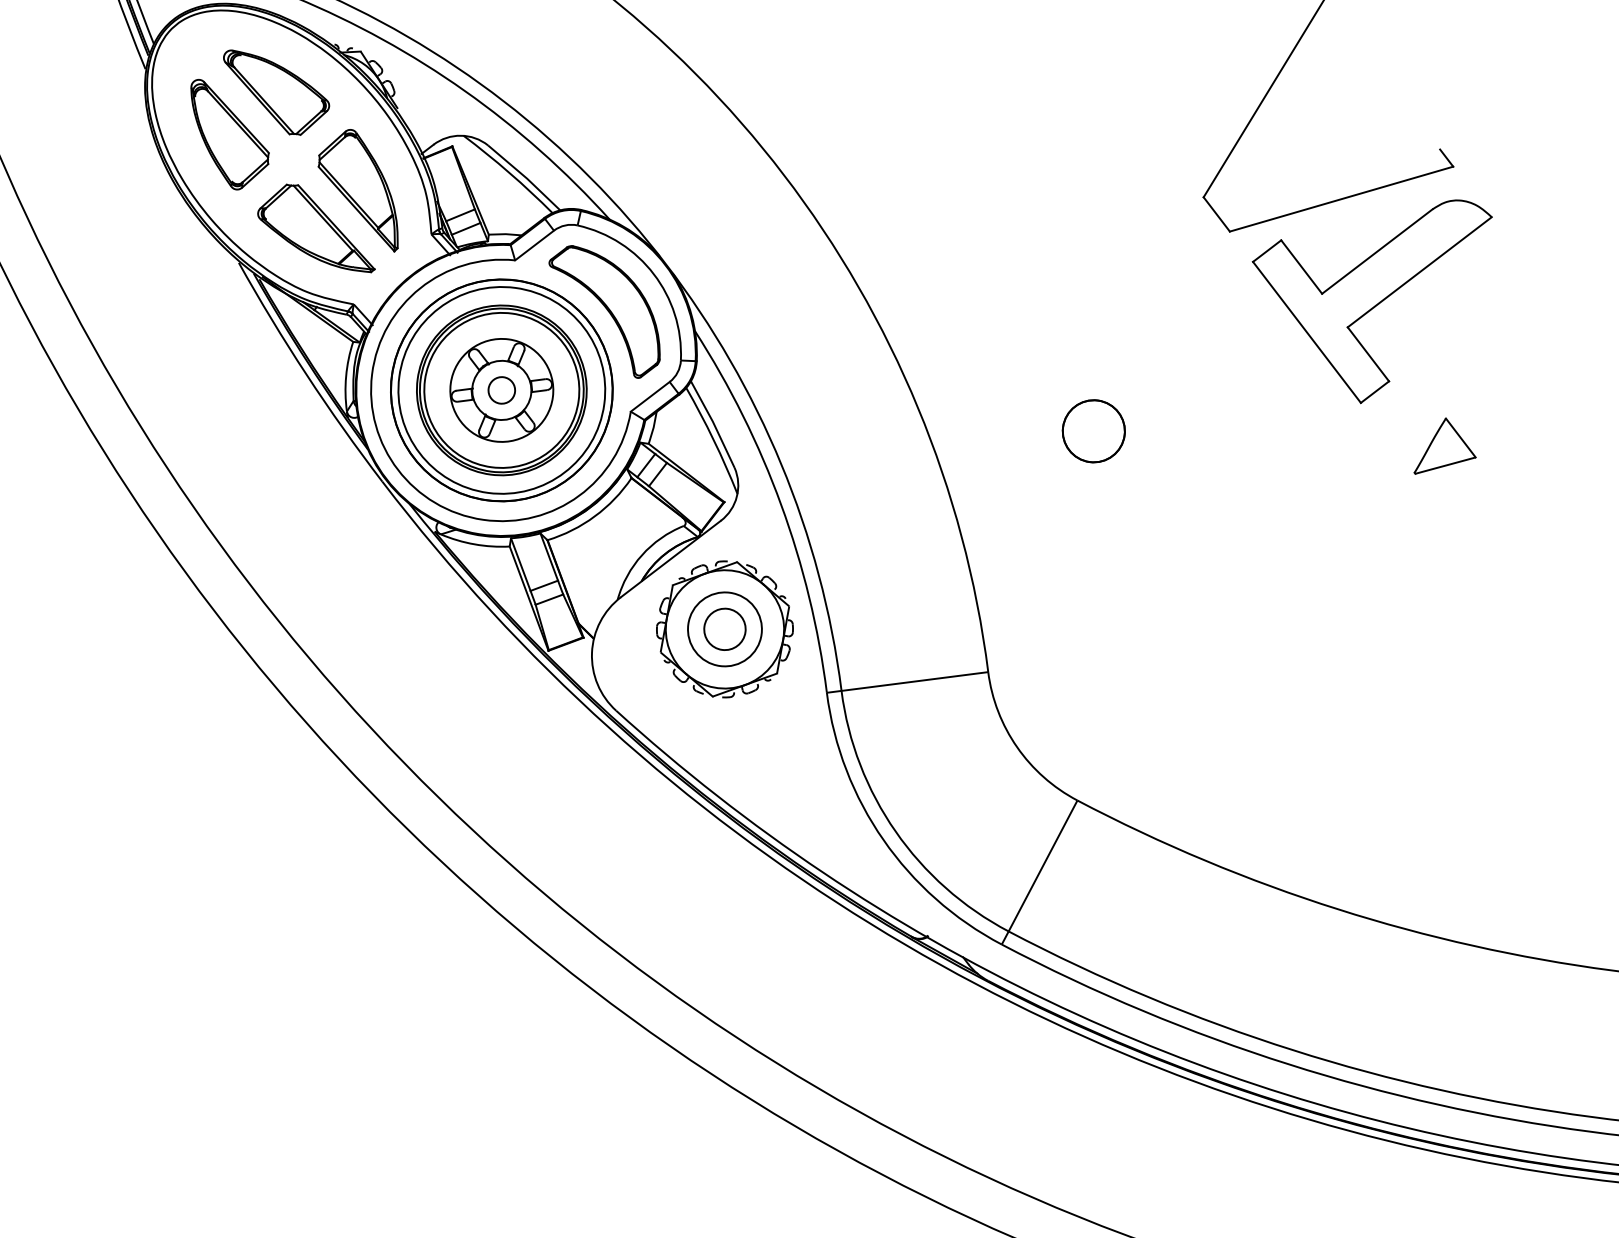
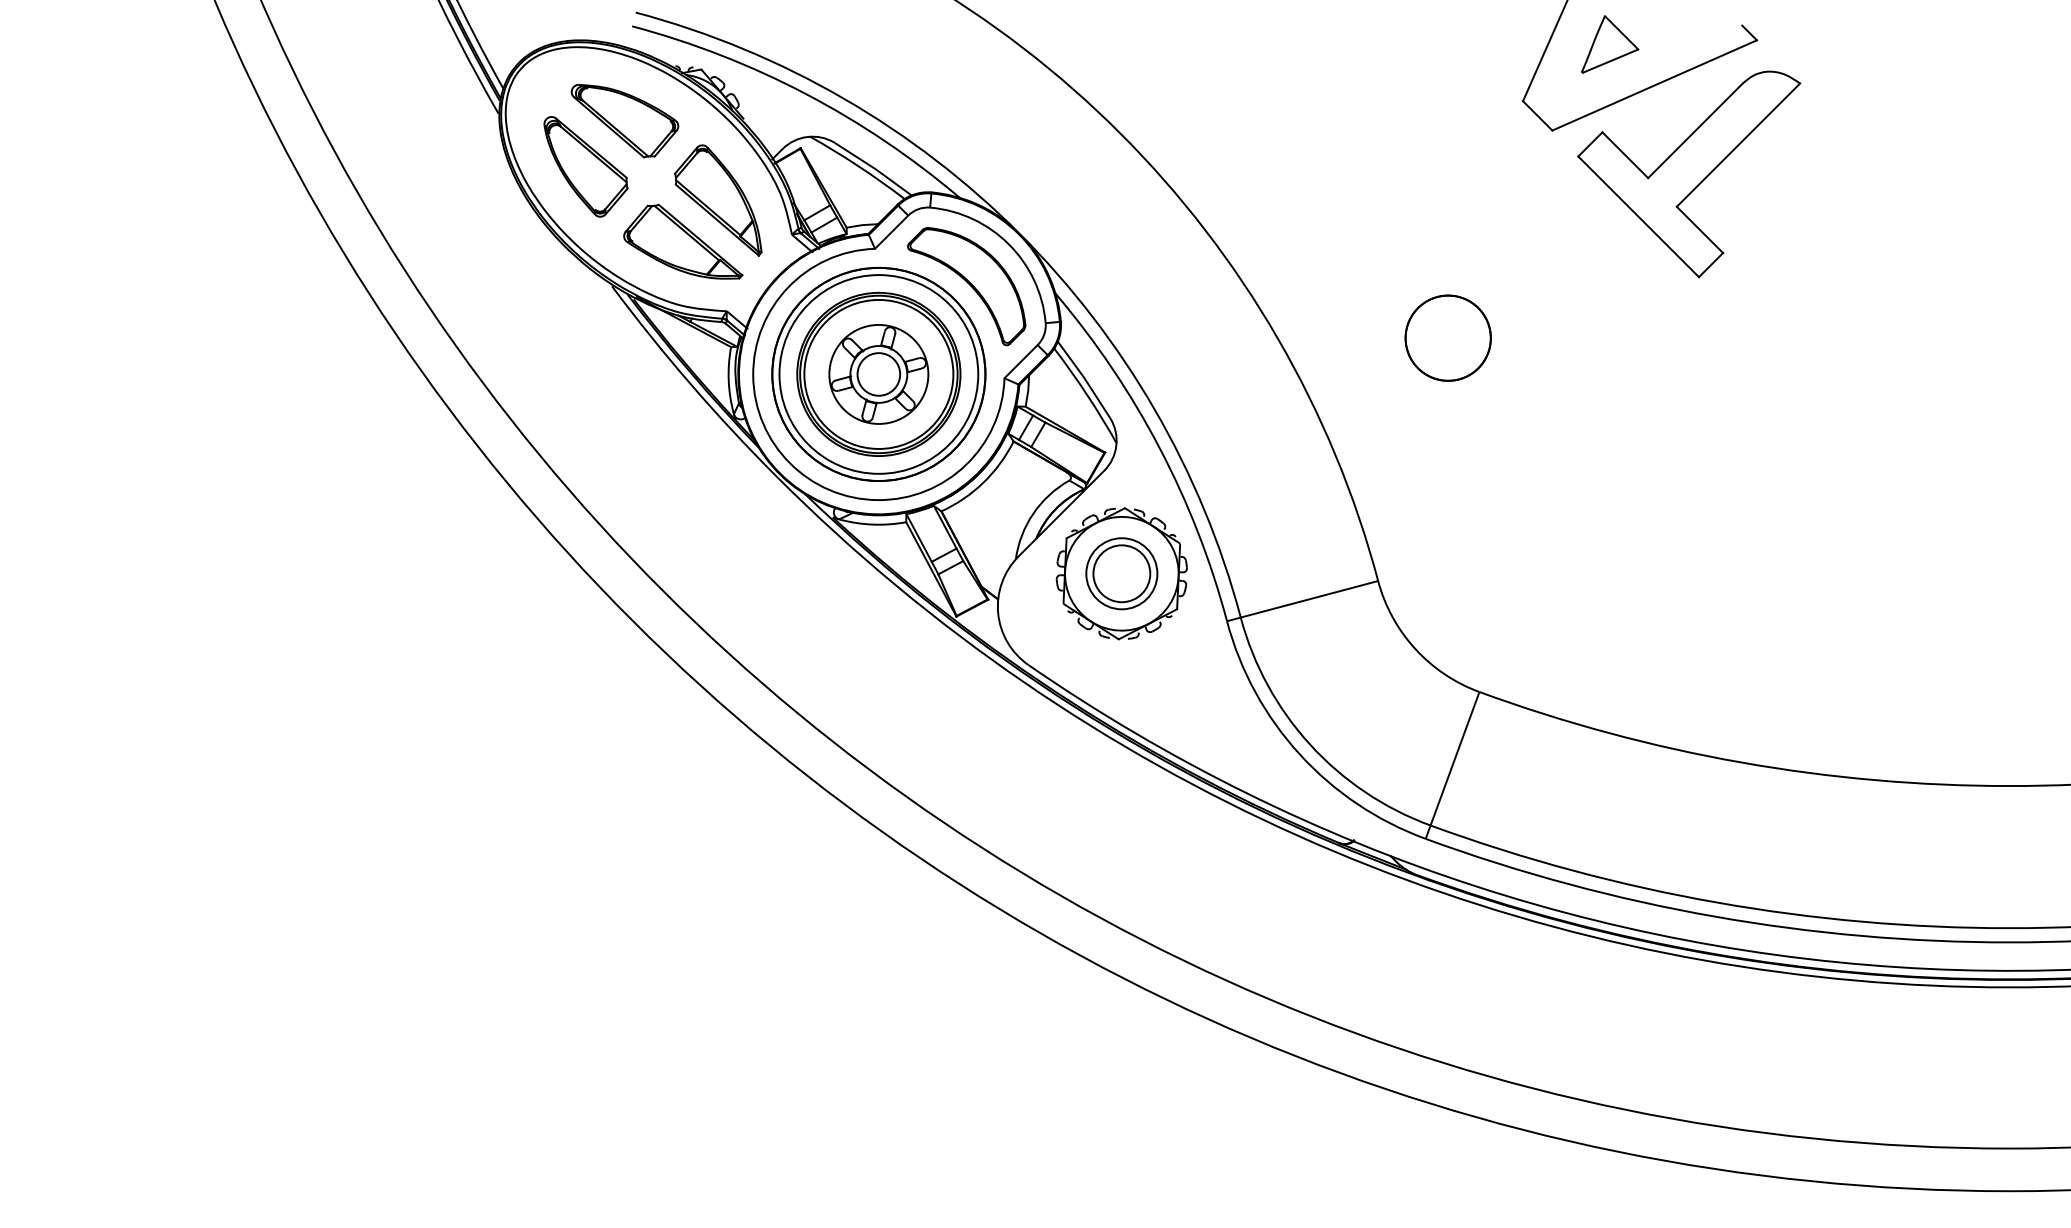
circle: (501, 390) -> (878, 374), size x1.67
circle: (1093, 430) -> (1447, 337), size x1.43
part: (1447, 448) -> (1610, 44), moved
circle: (724, 629) -> (1121, 573), size x1.43

